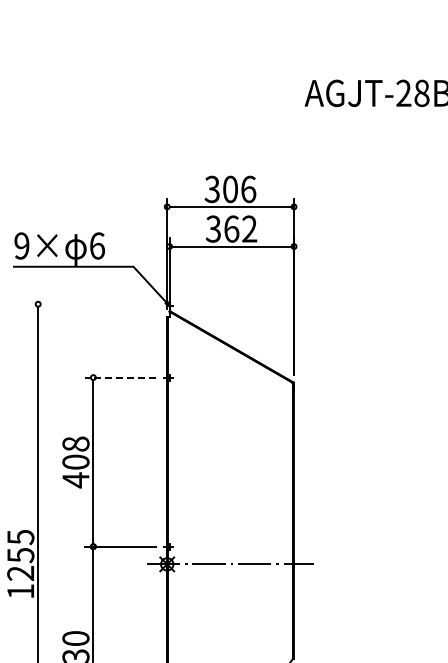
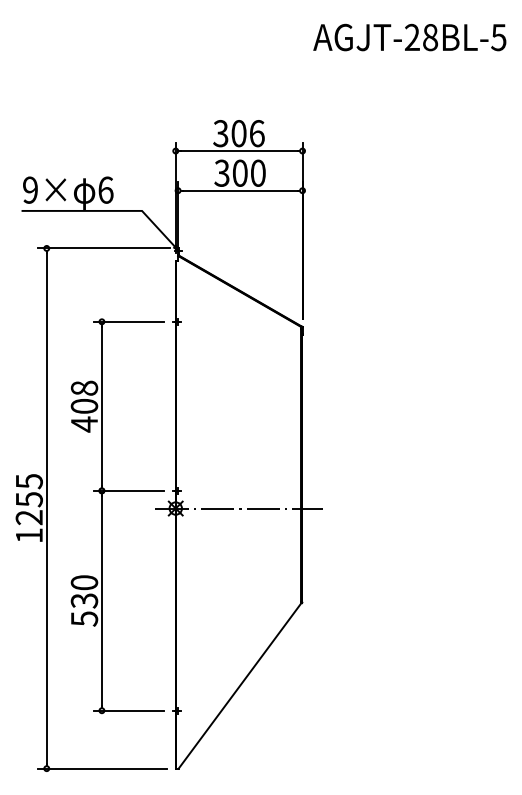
text: (240, 228) -> (249, 172), 362 -> 300
line: (95, 304) -> (104, 248), added
line: (119, 377) -> (128, 321), dashed -> solid

